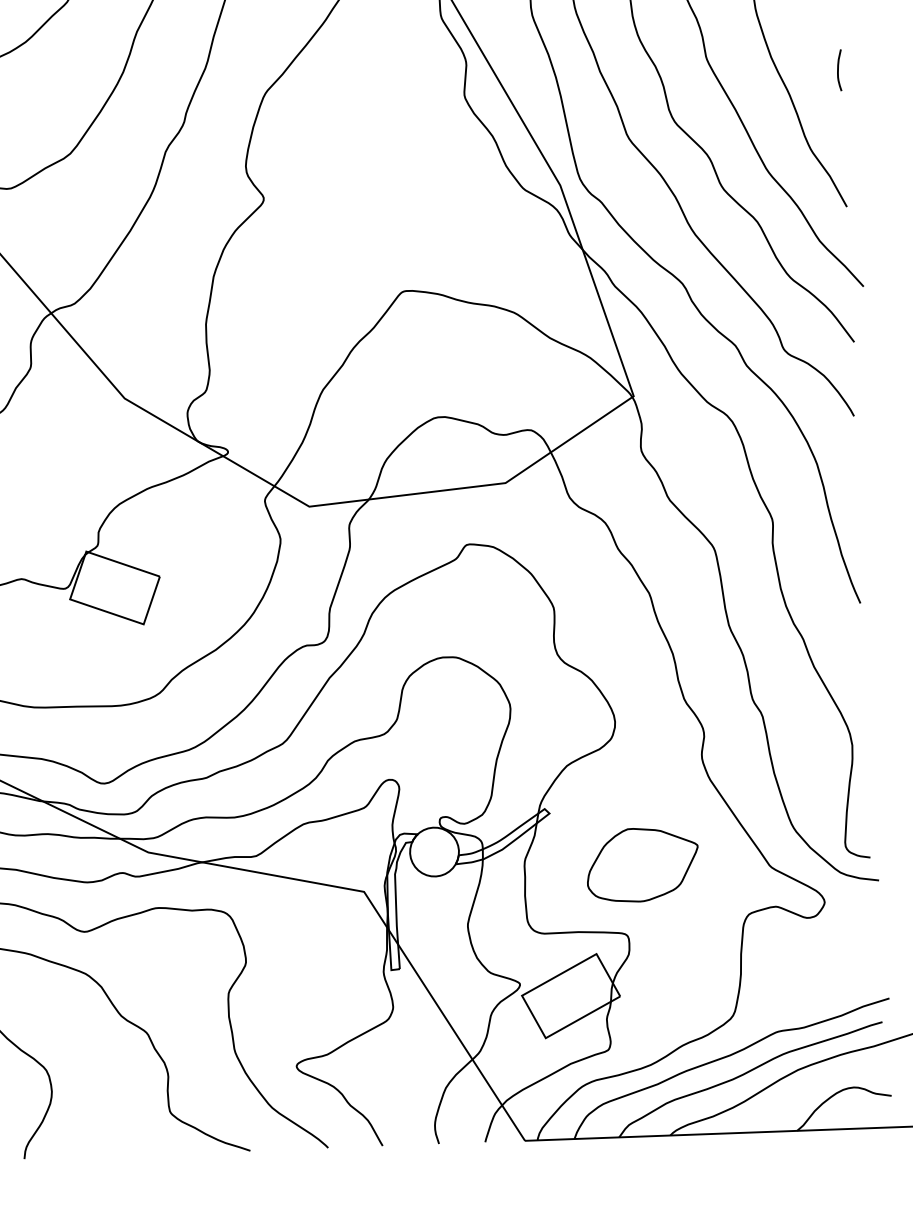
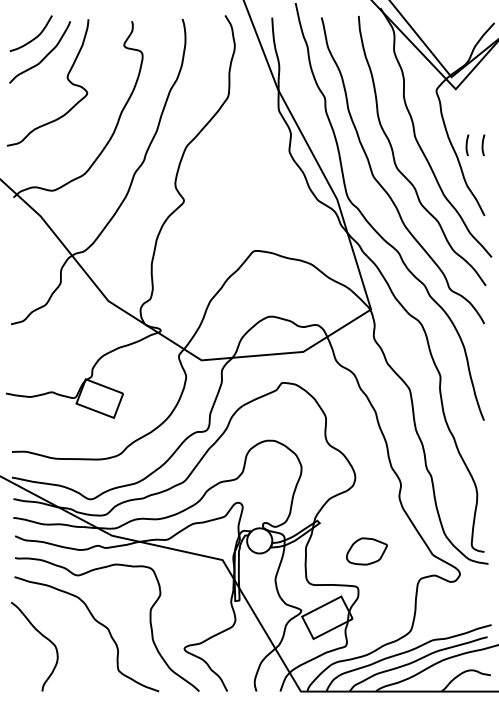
curve: (808, 71) -> (467, 145), added
part: (642, 864) -> (366, 551), size x0.7

